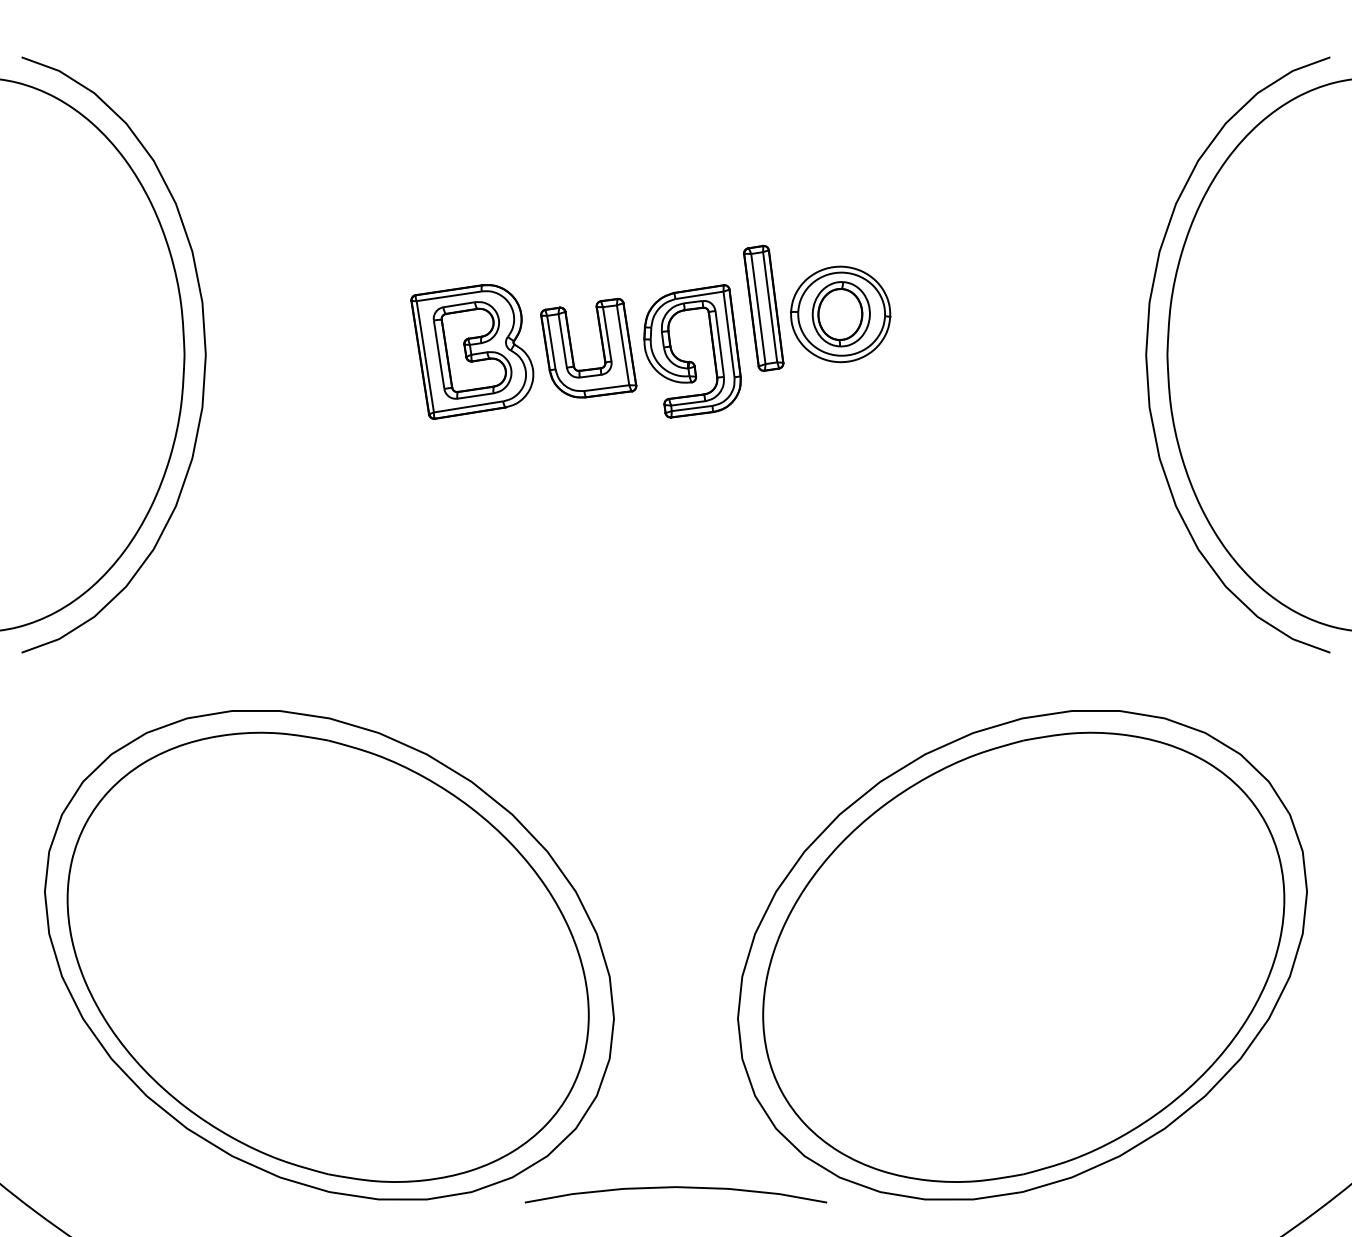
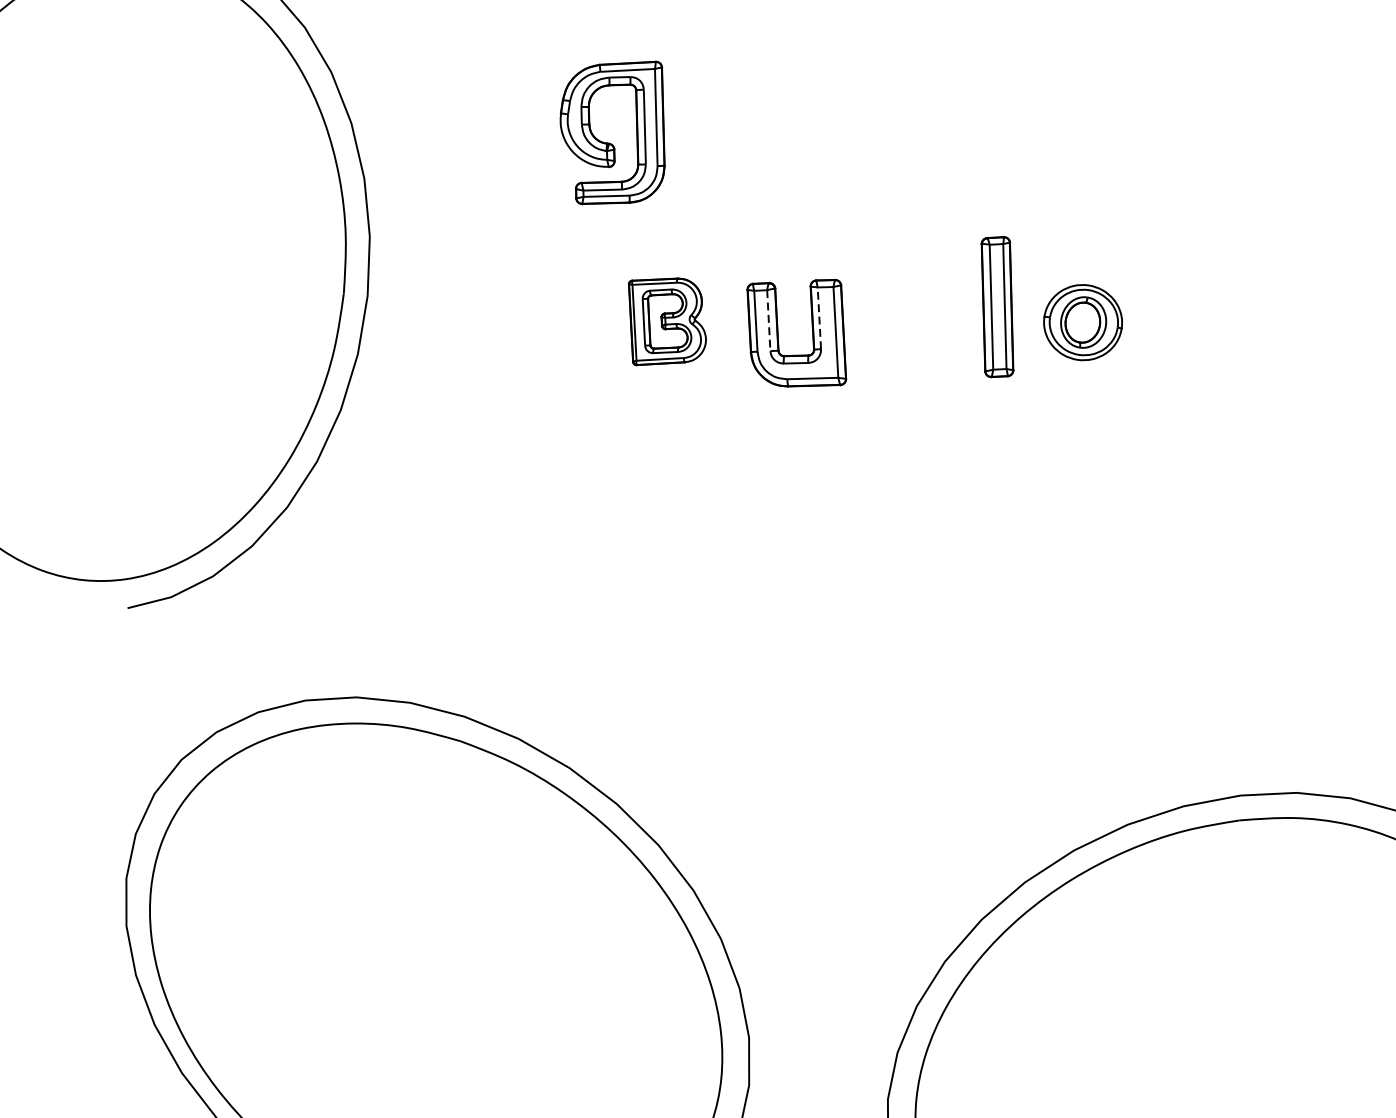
part: (840, 314) -> (1082, 322), size x0.7
line: (607, 333) -> (819, 317), solid -> dashed
line: (562, 341) -> (768, 321), solid -> dashed
part: (472, 351) -> (666, 322), size x0.6
part: (689, 360) -> (609, 142), moved

